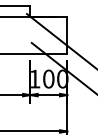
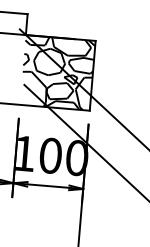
hatch: (48, 34) -> (57, 71), added

